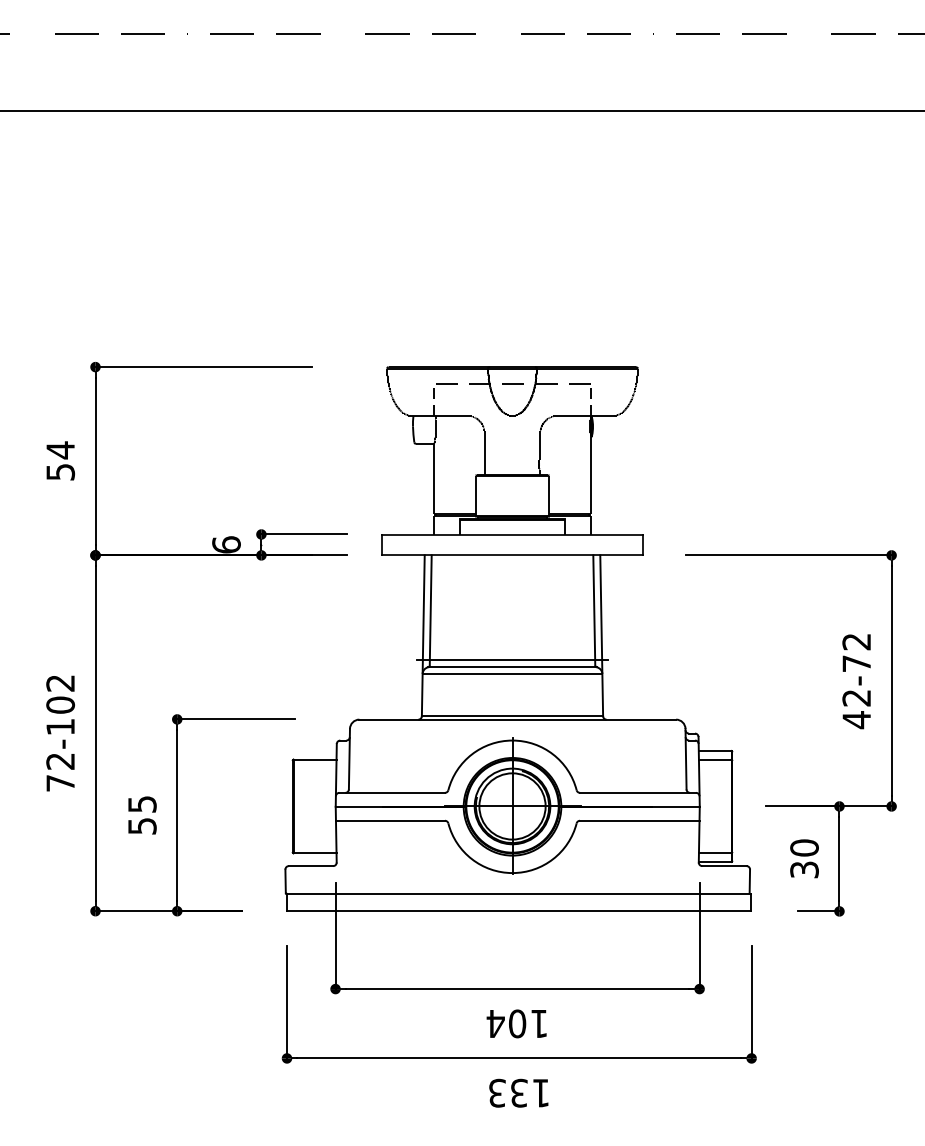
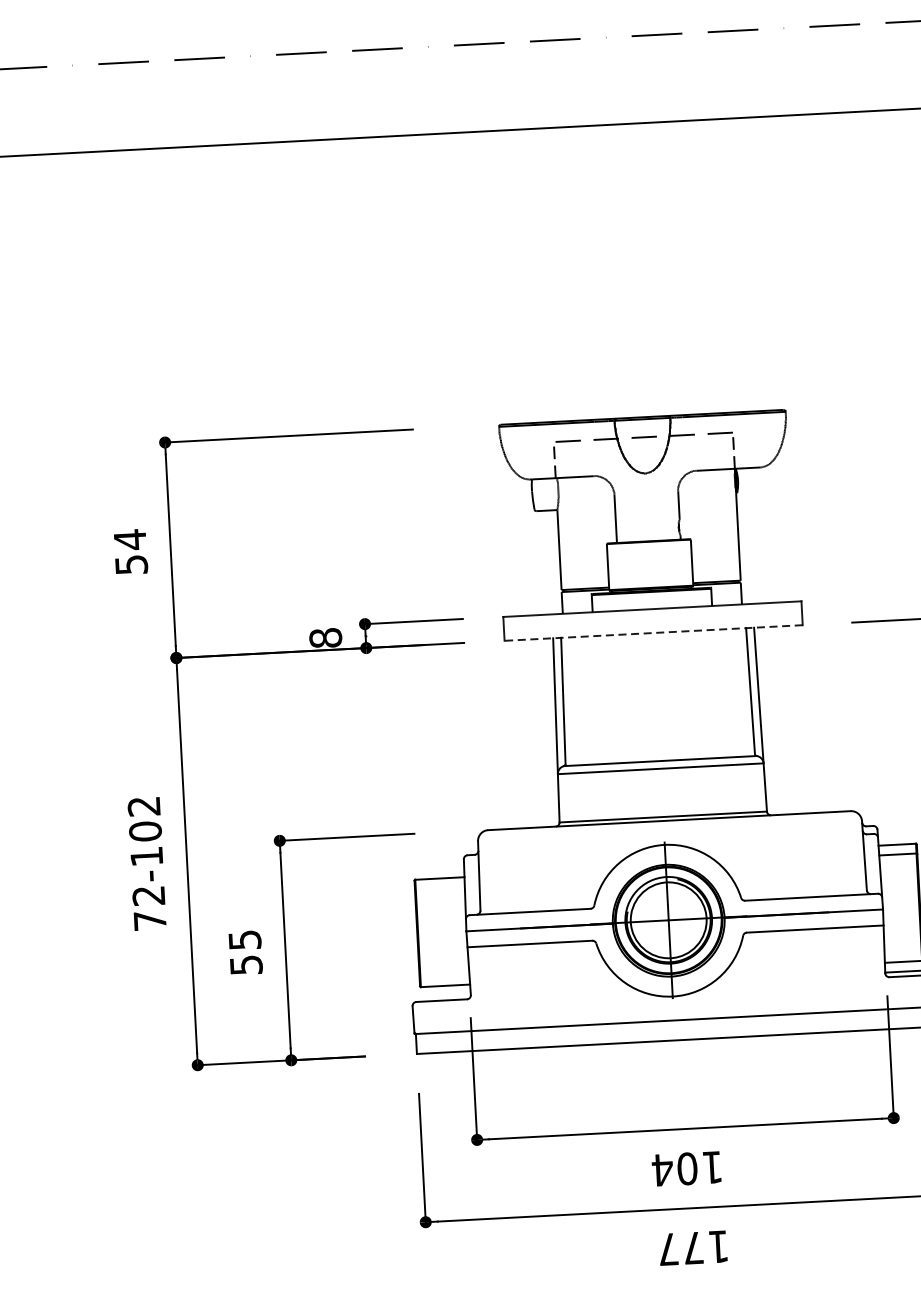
text: (226, 544) -> (325, 637), 6 -> 8
line: (512, 555) -> (653, 633), solid -> dashed
line: (512, 660) -> (659, 753), removed
text: (508, 1092) -> (681, 1247), 133 -> 177

